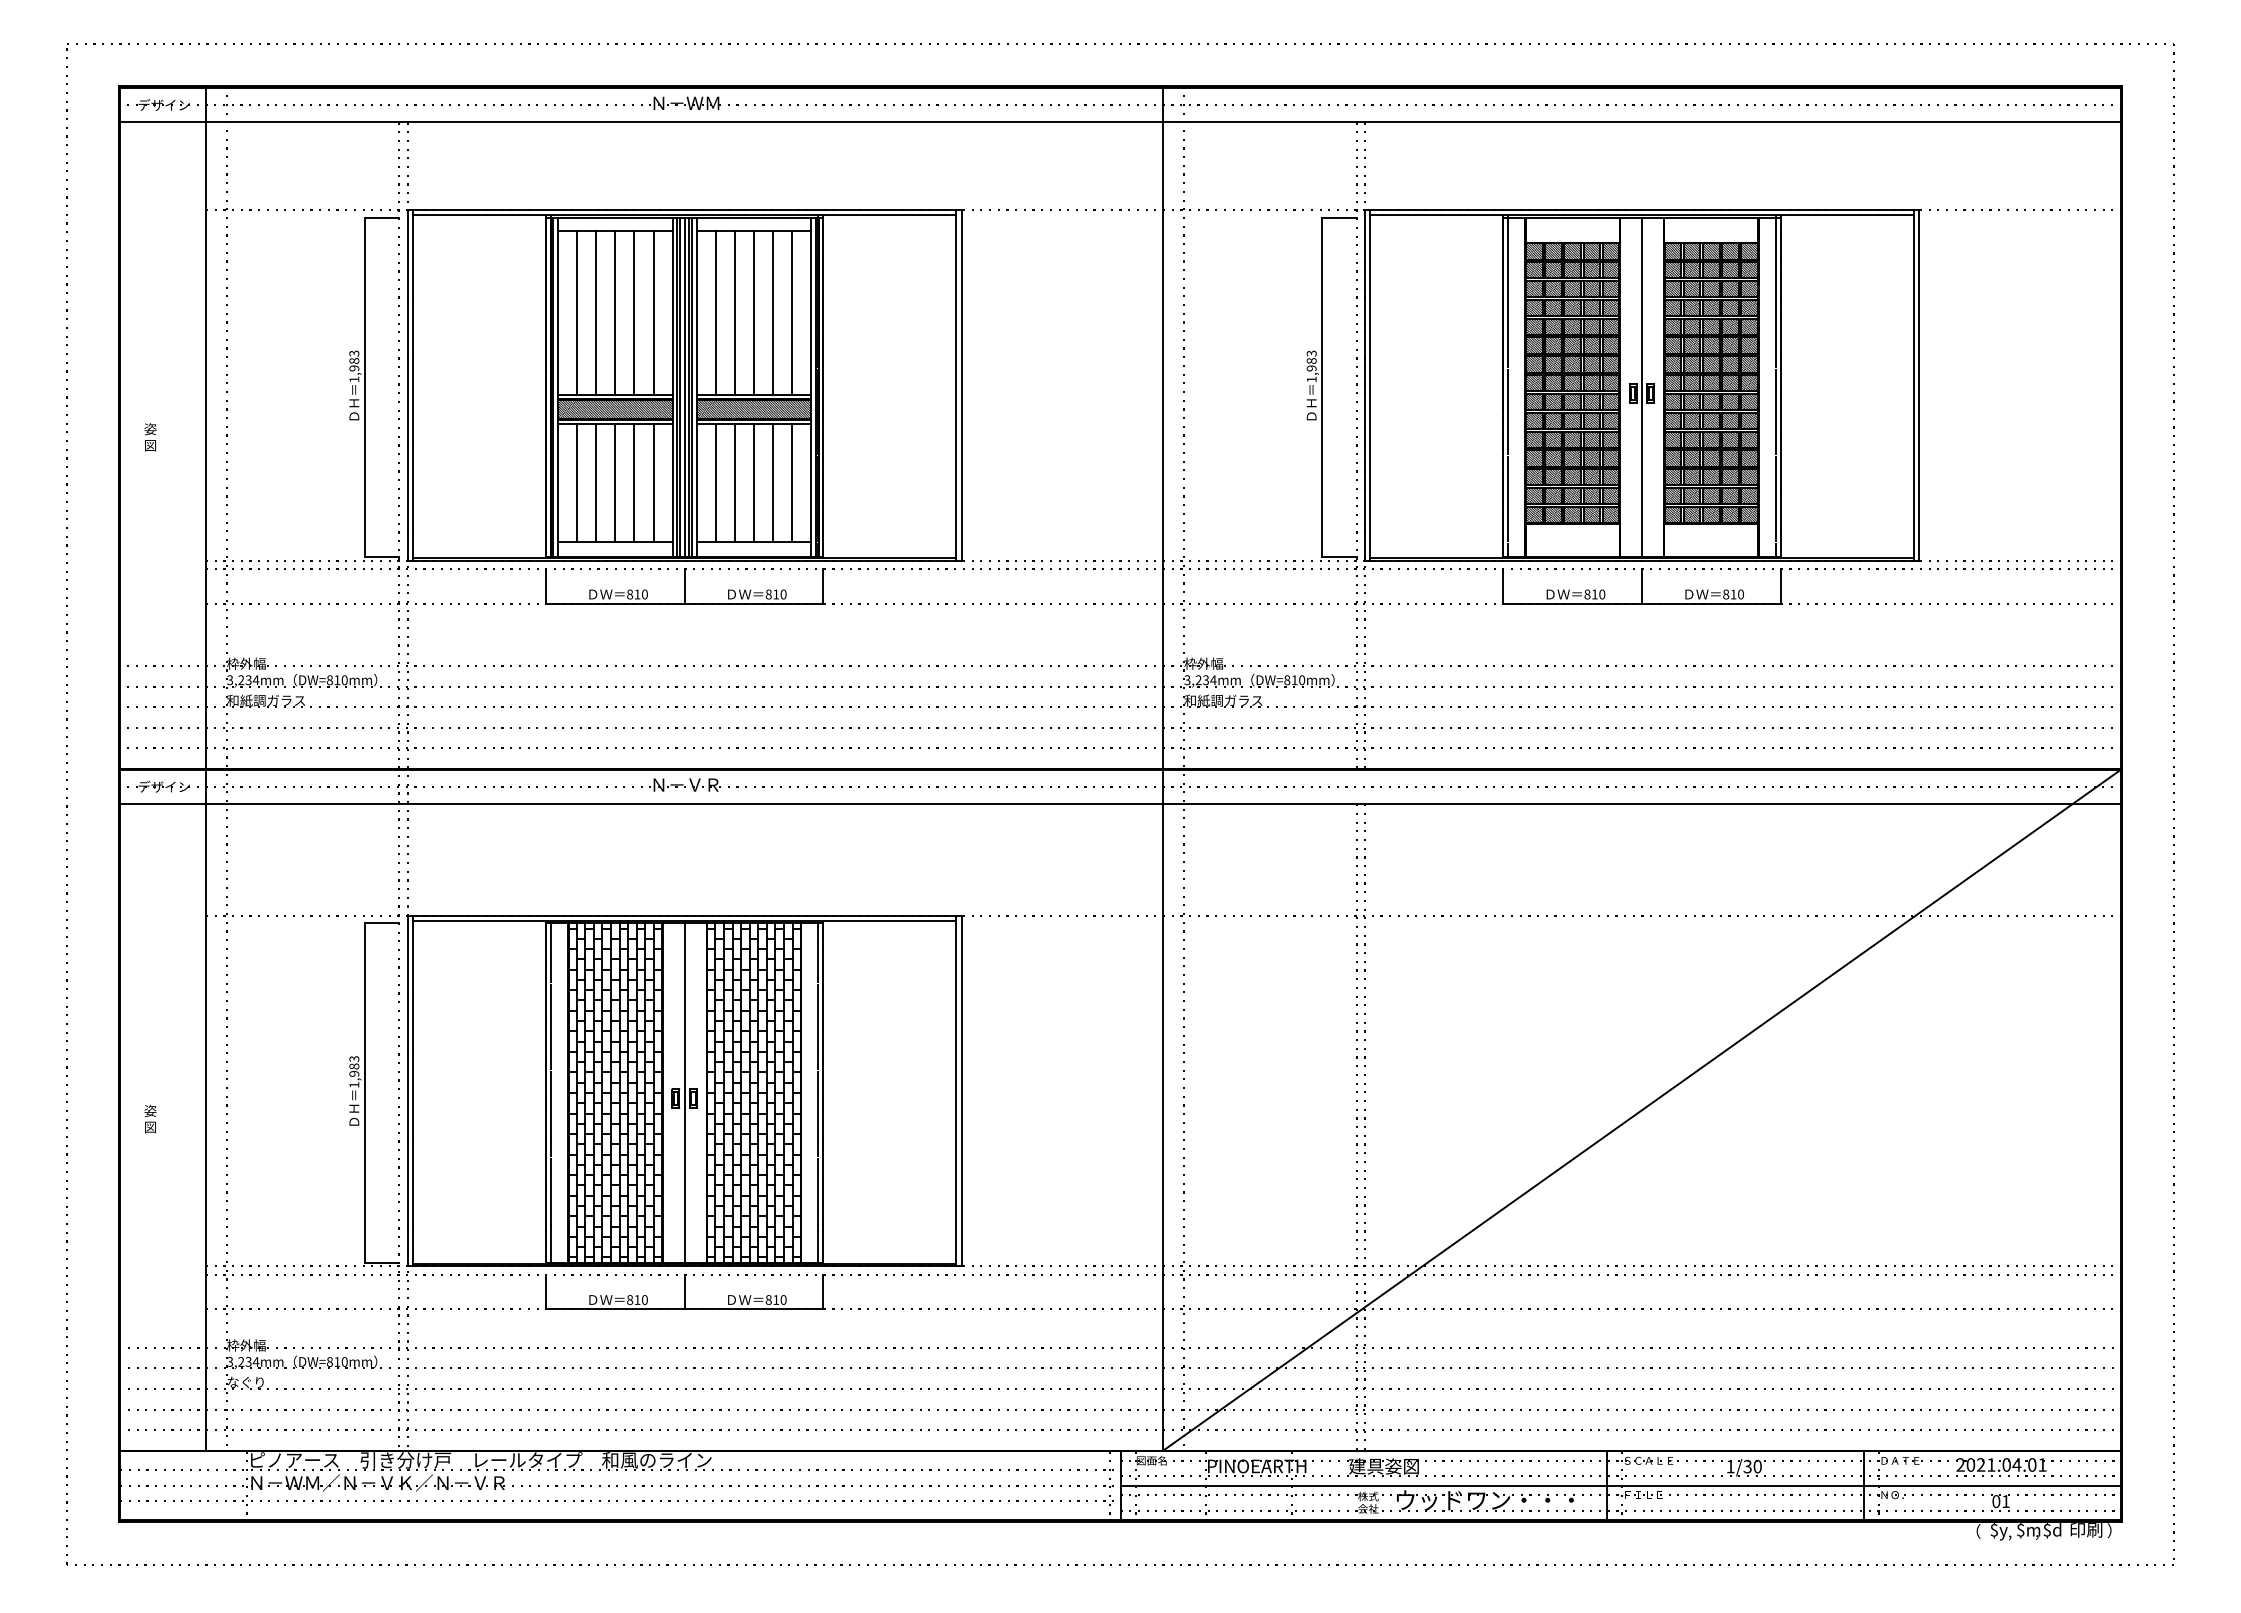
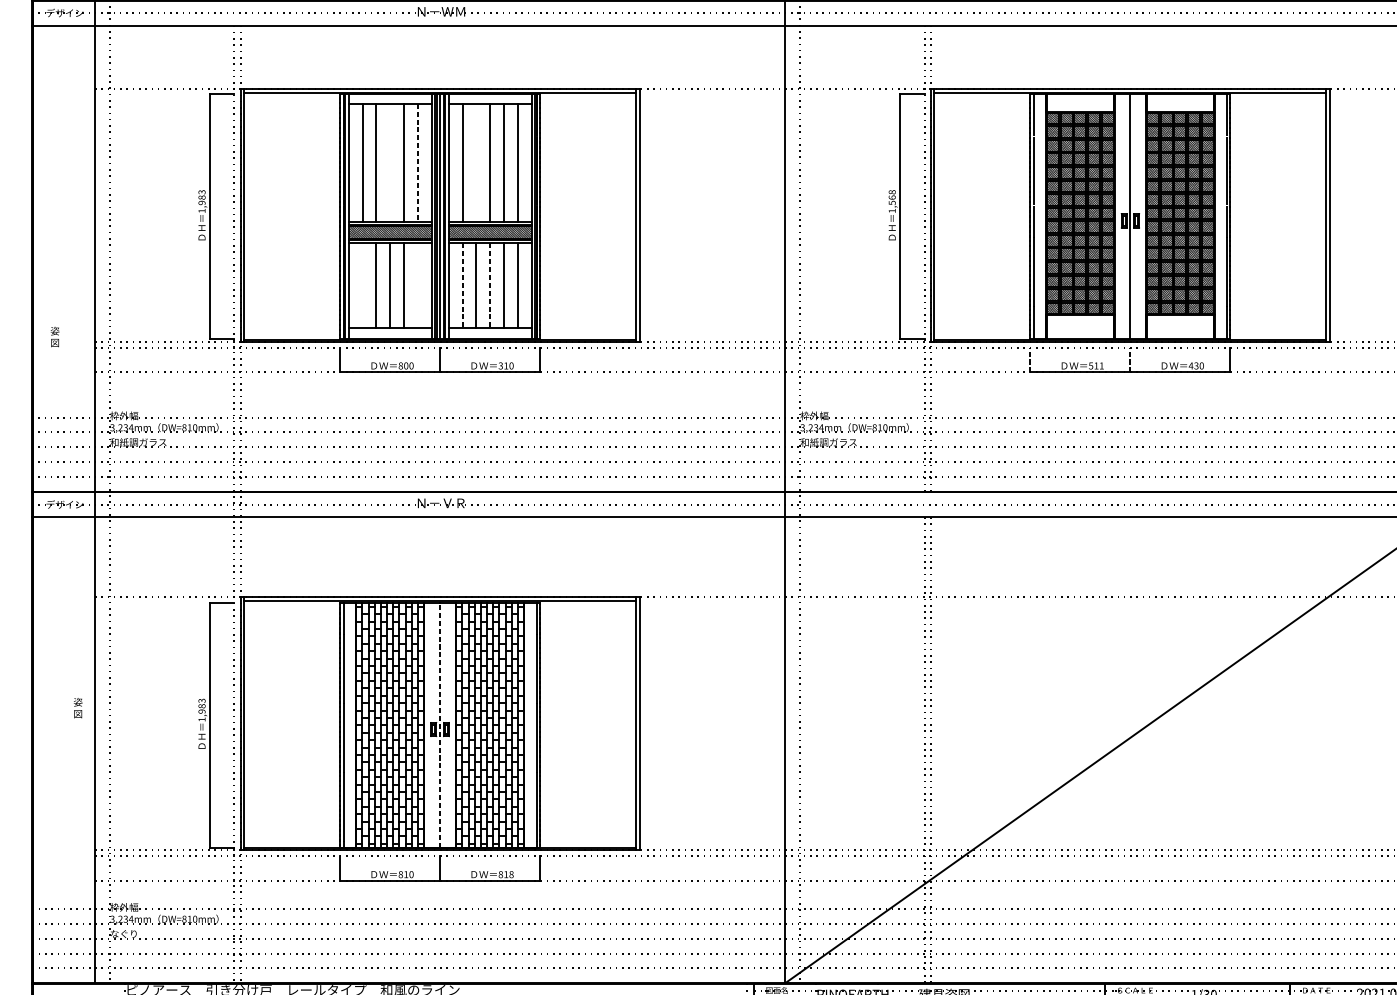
line: (615, 312) -> (390, 162), removed
line: (734, 312) -> (476, 162), removed
line: (653, 313) -> (417, 163), solid -> dashed
text: (1311, 360) -> (892, 197), 1,983 -> 1,568
text: (150, 437) -> (55, 337), moved
line: (577, 482) -> (362, 285), removed
line: (653, 482) -> (417, 285), removed
line: (715, 482) -> (462, 285), solid -> dashed
line: (753, 482) -> (489, 285), solid -> dashed
line: (1503, 585) -> (1030, 359), solid -> dashed
line: (1641, 585) -> (1130, 359), solid -> dashed
text: (637, 594) -> (406, 365), 810 -> 800
text: (768, 594) -> (500, 365), 810 -> 310
text: (1594, 594) -> (1096, 365), 810 -> 511
text: (1729, 594) -> (1193, 365), 810 -> 430
line: (684, 1092) -> (440, 725), solid -> dashed
text: (150, 1118) -> (78, 707), moved
text: (783, 1299) -> (511, 874), 810 -> 818

